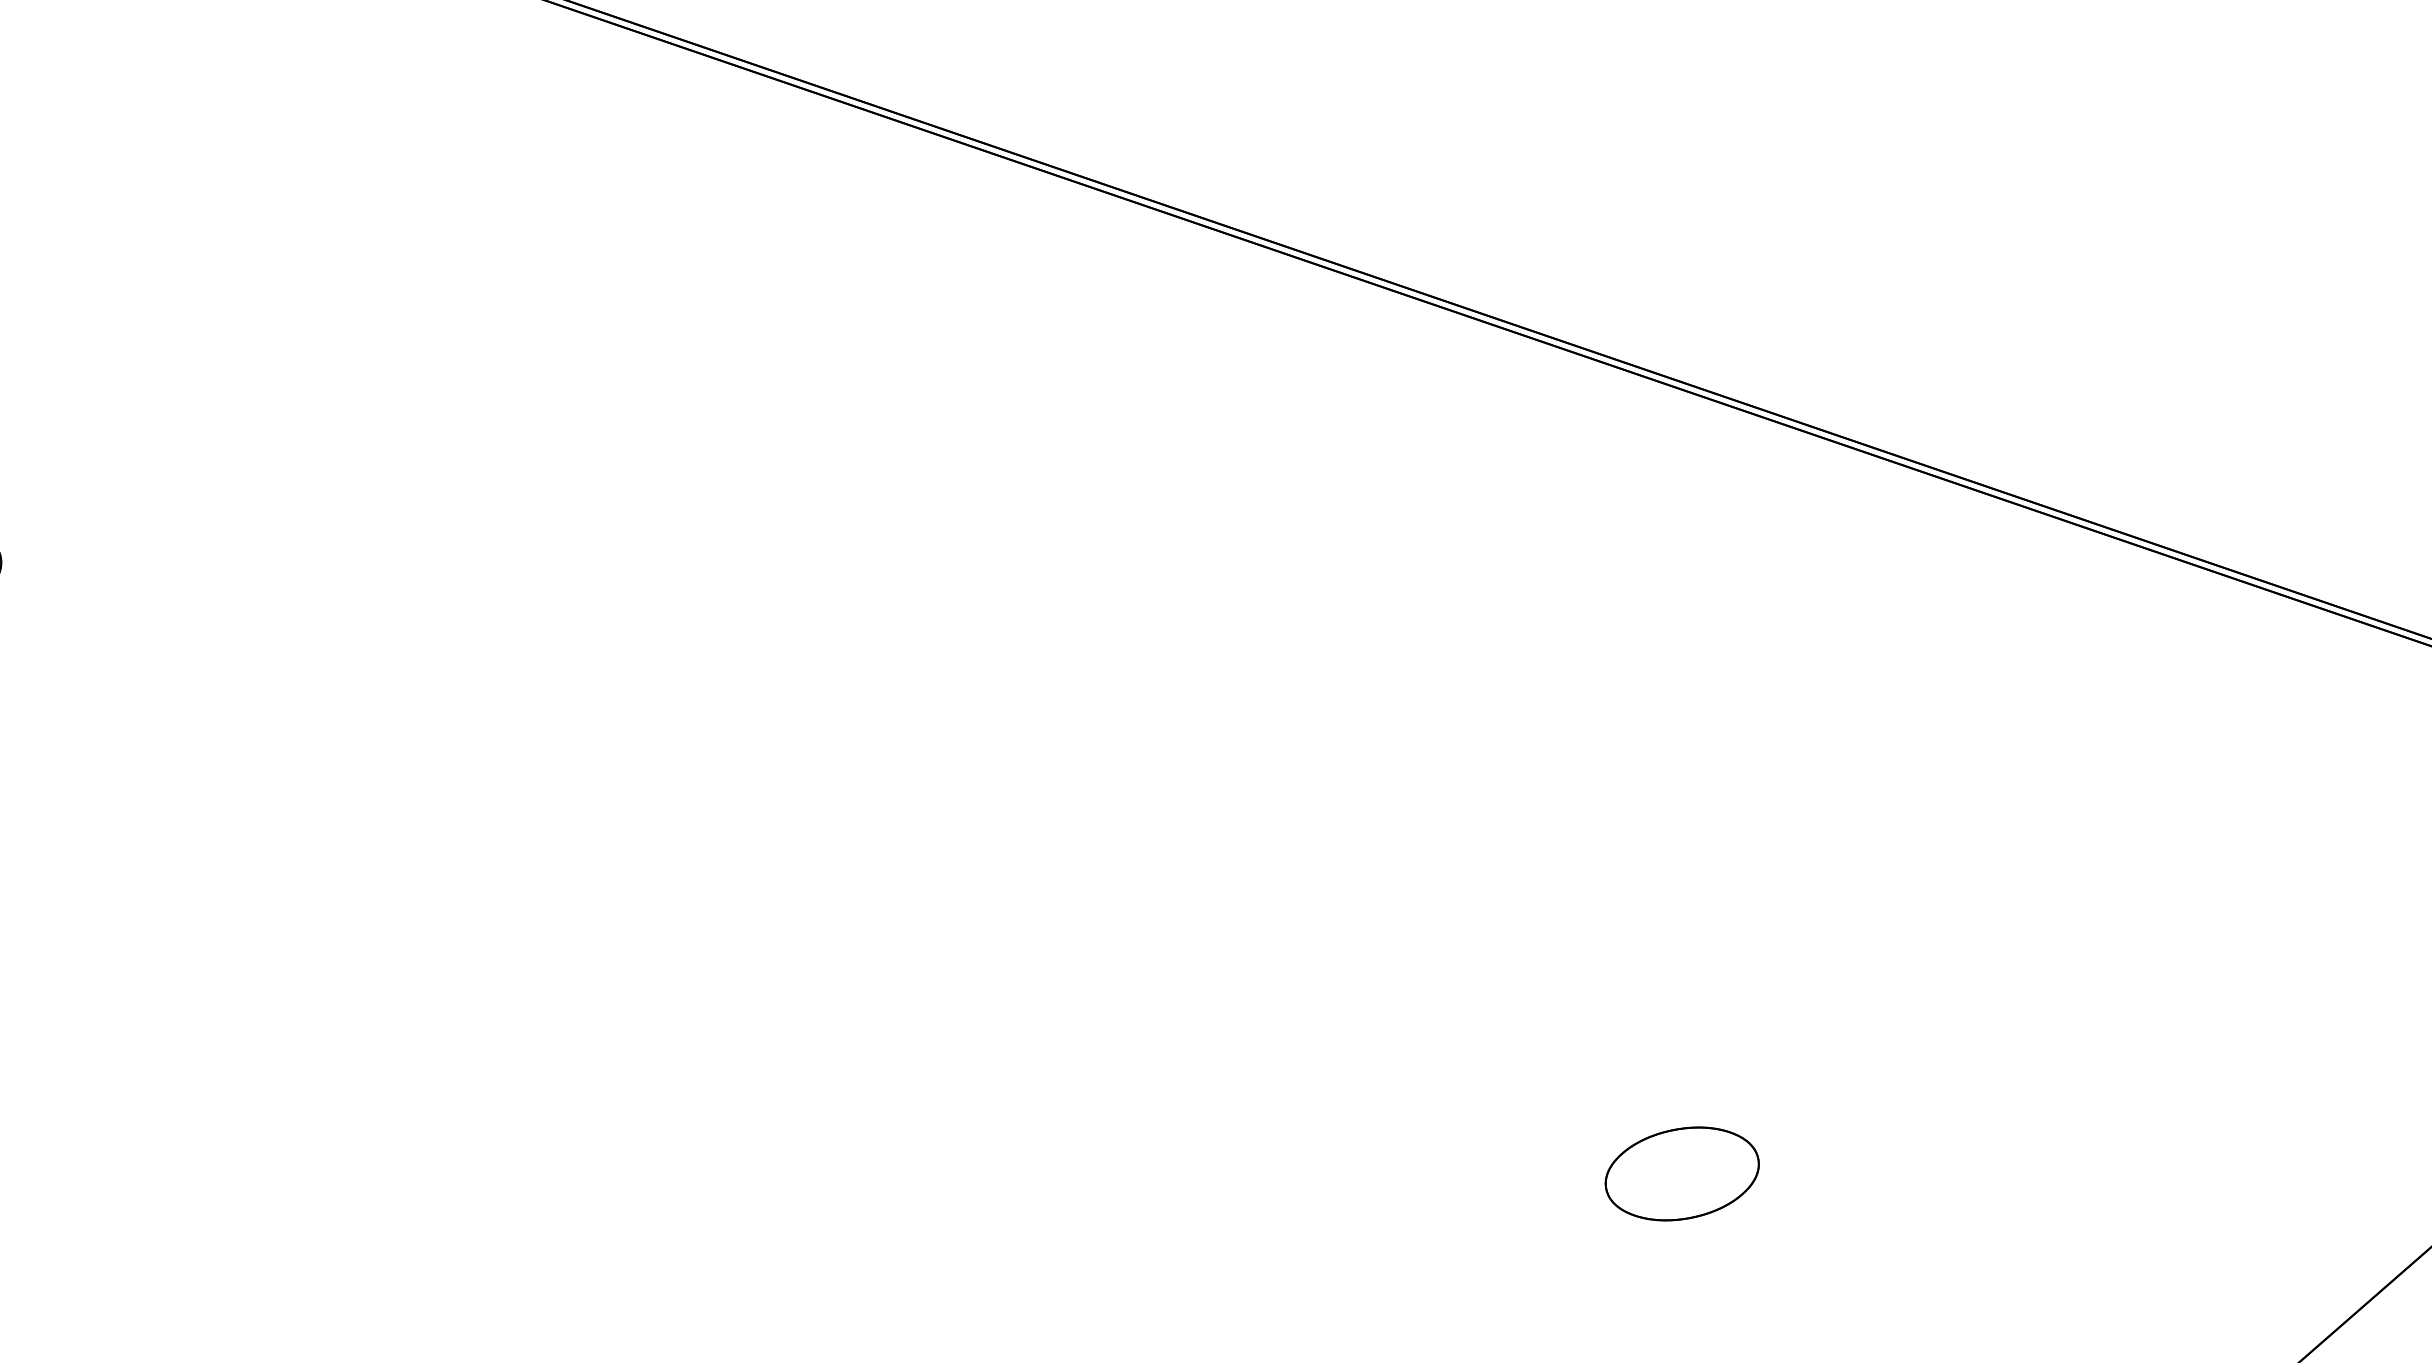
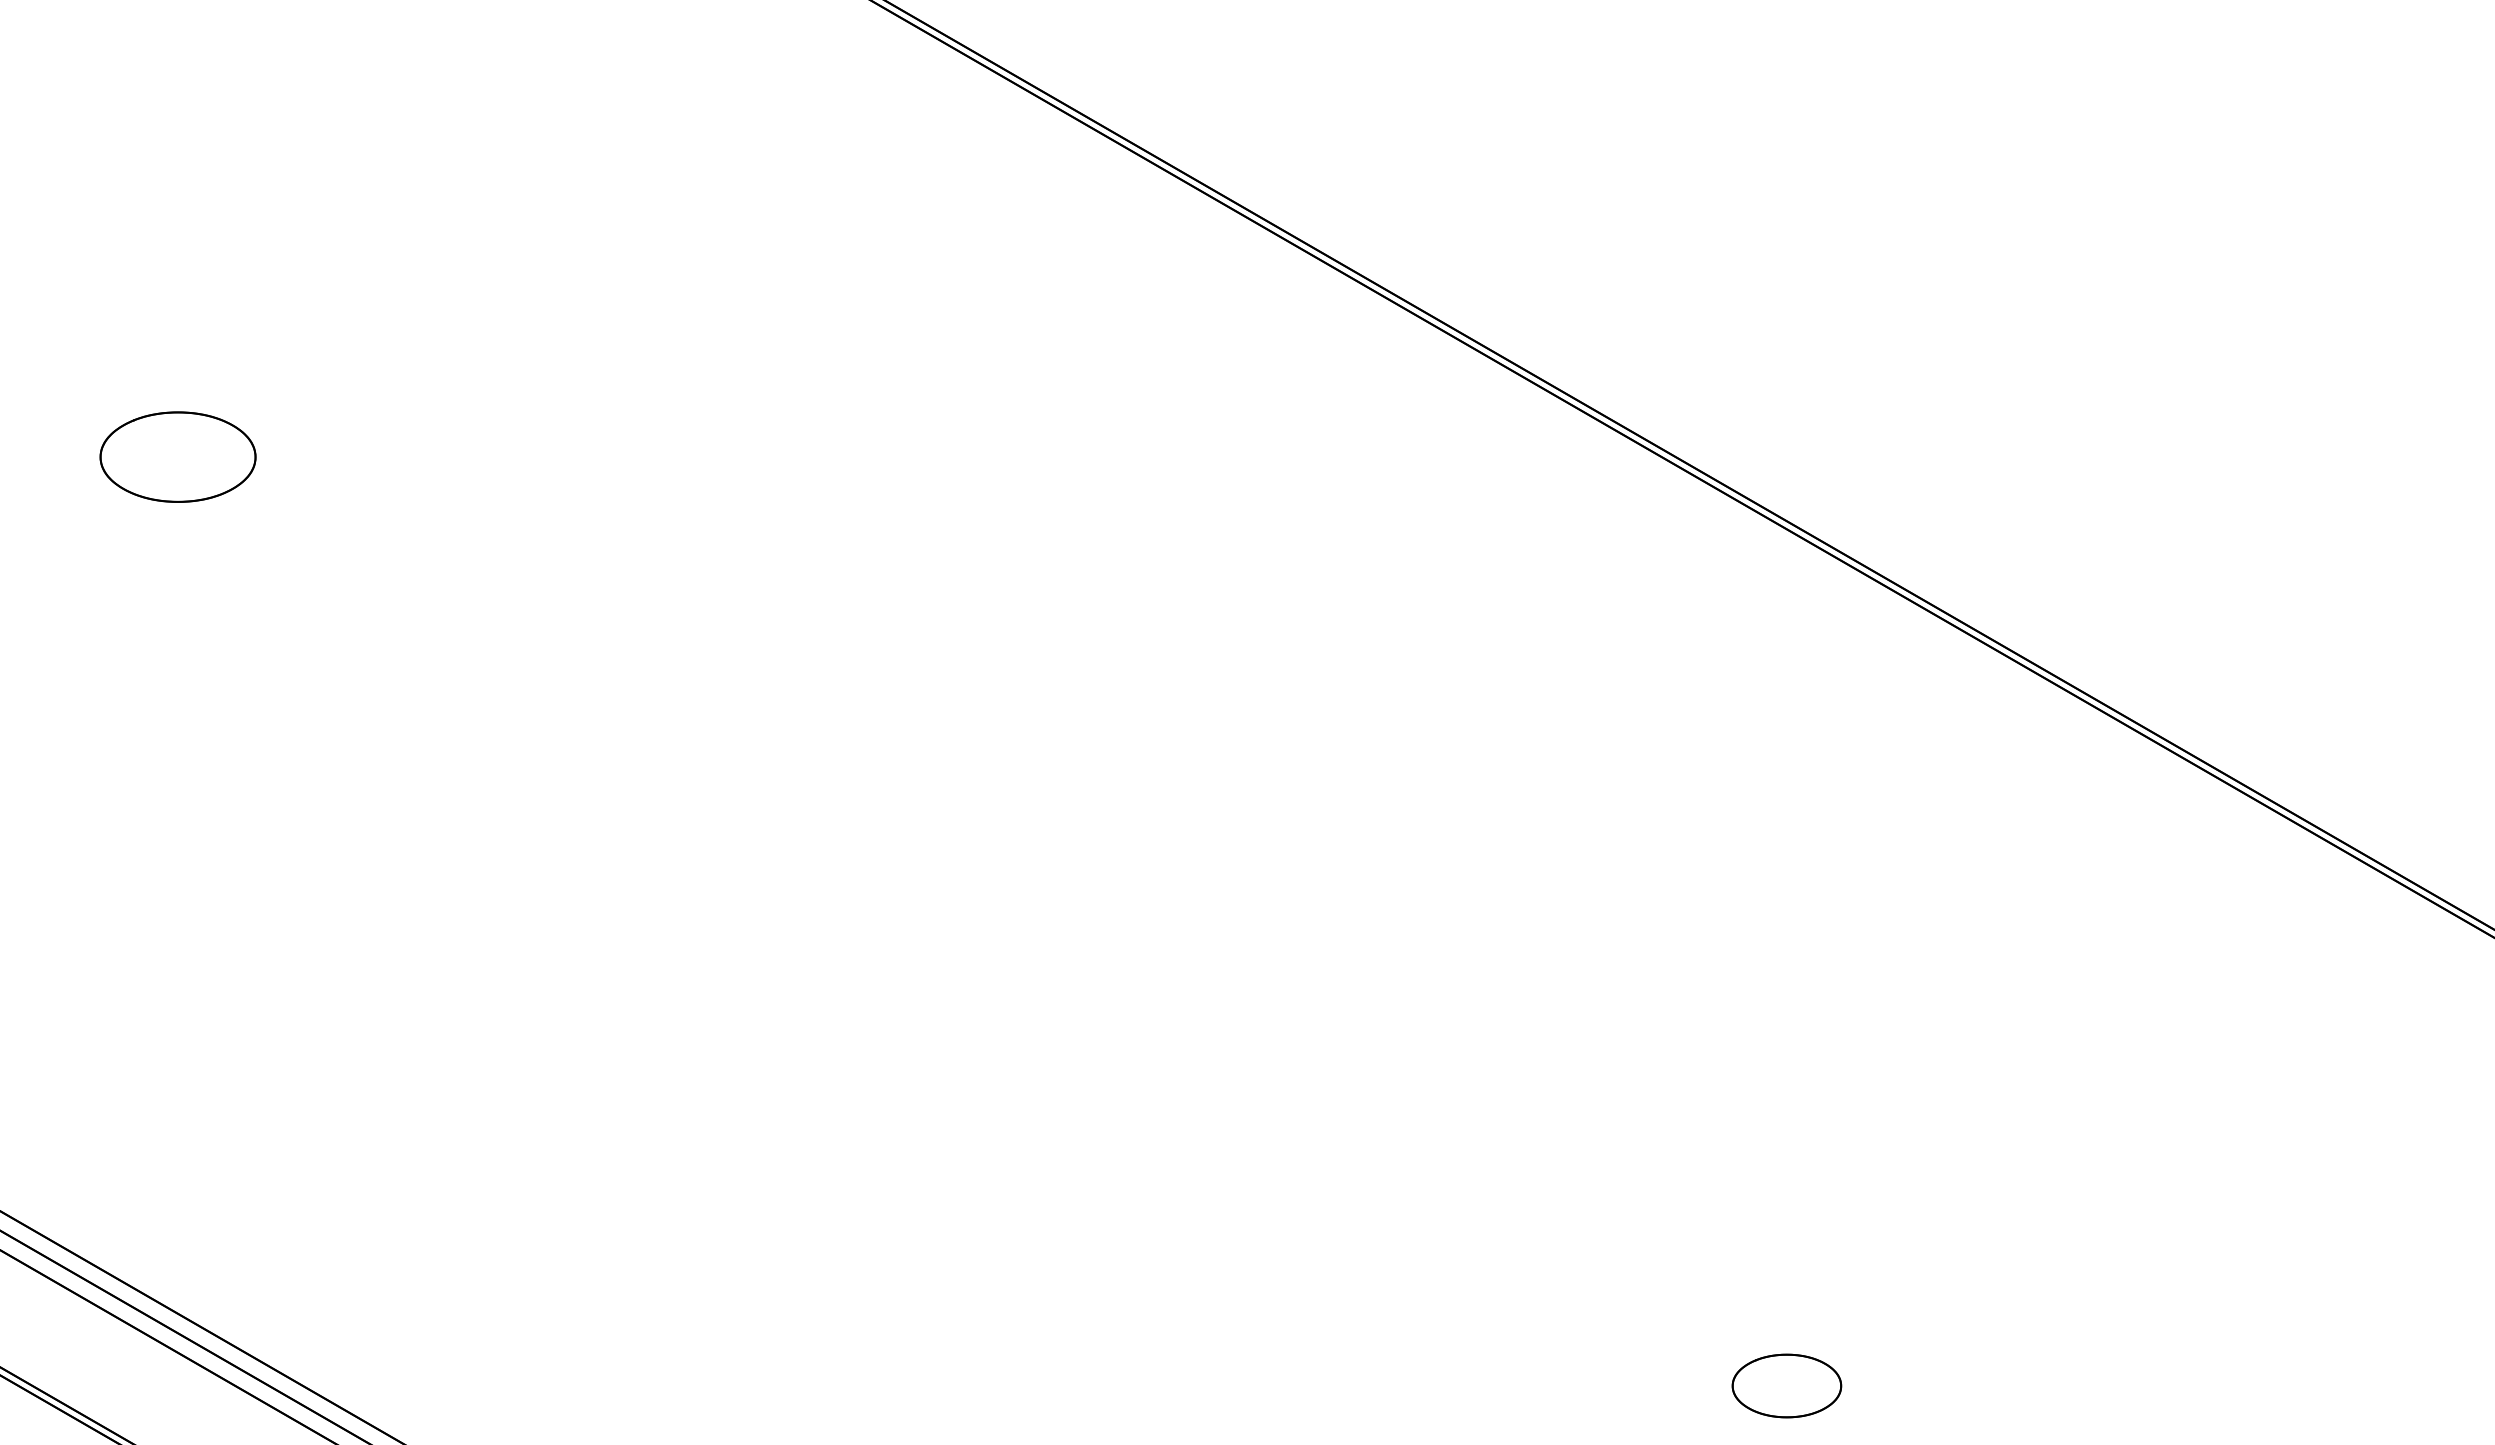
part: (1681, 1173) -> (1786, 1385), size x0.7

